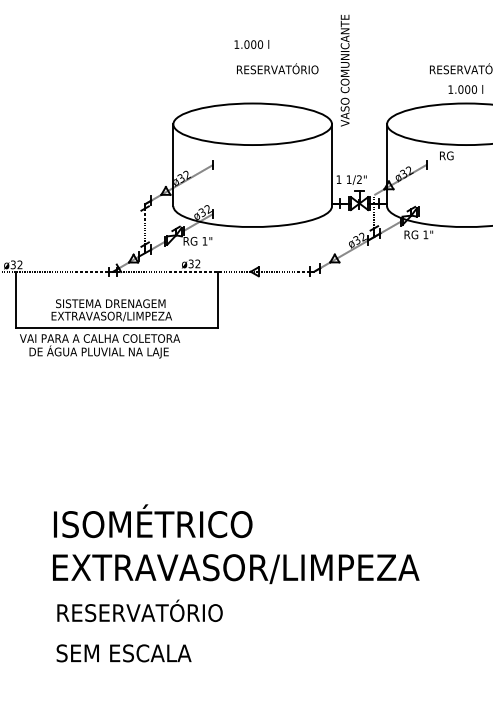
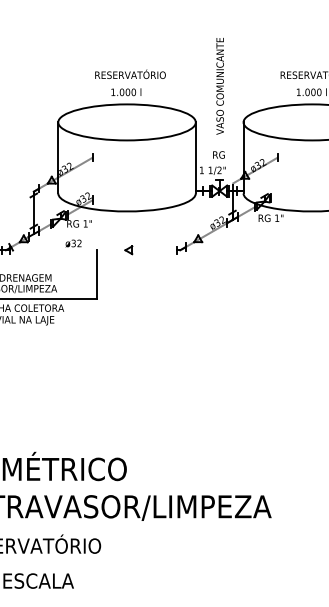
text: (251, 44) -> (126, 92), moved
text: (277, 68) -> (130, 74), moved
text: (344, 70) -> (219, 86), moved
text: (446, 155) -> (218, 154), moved

